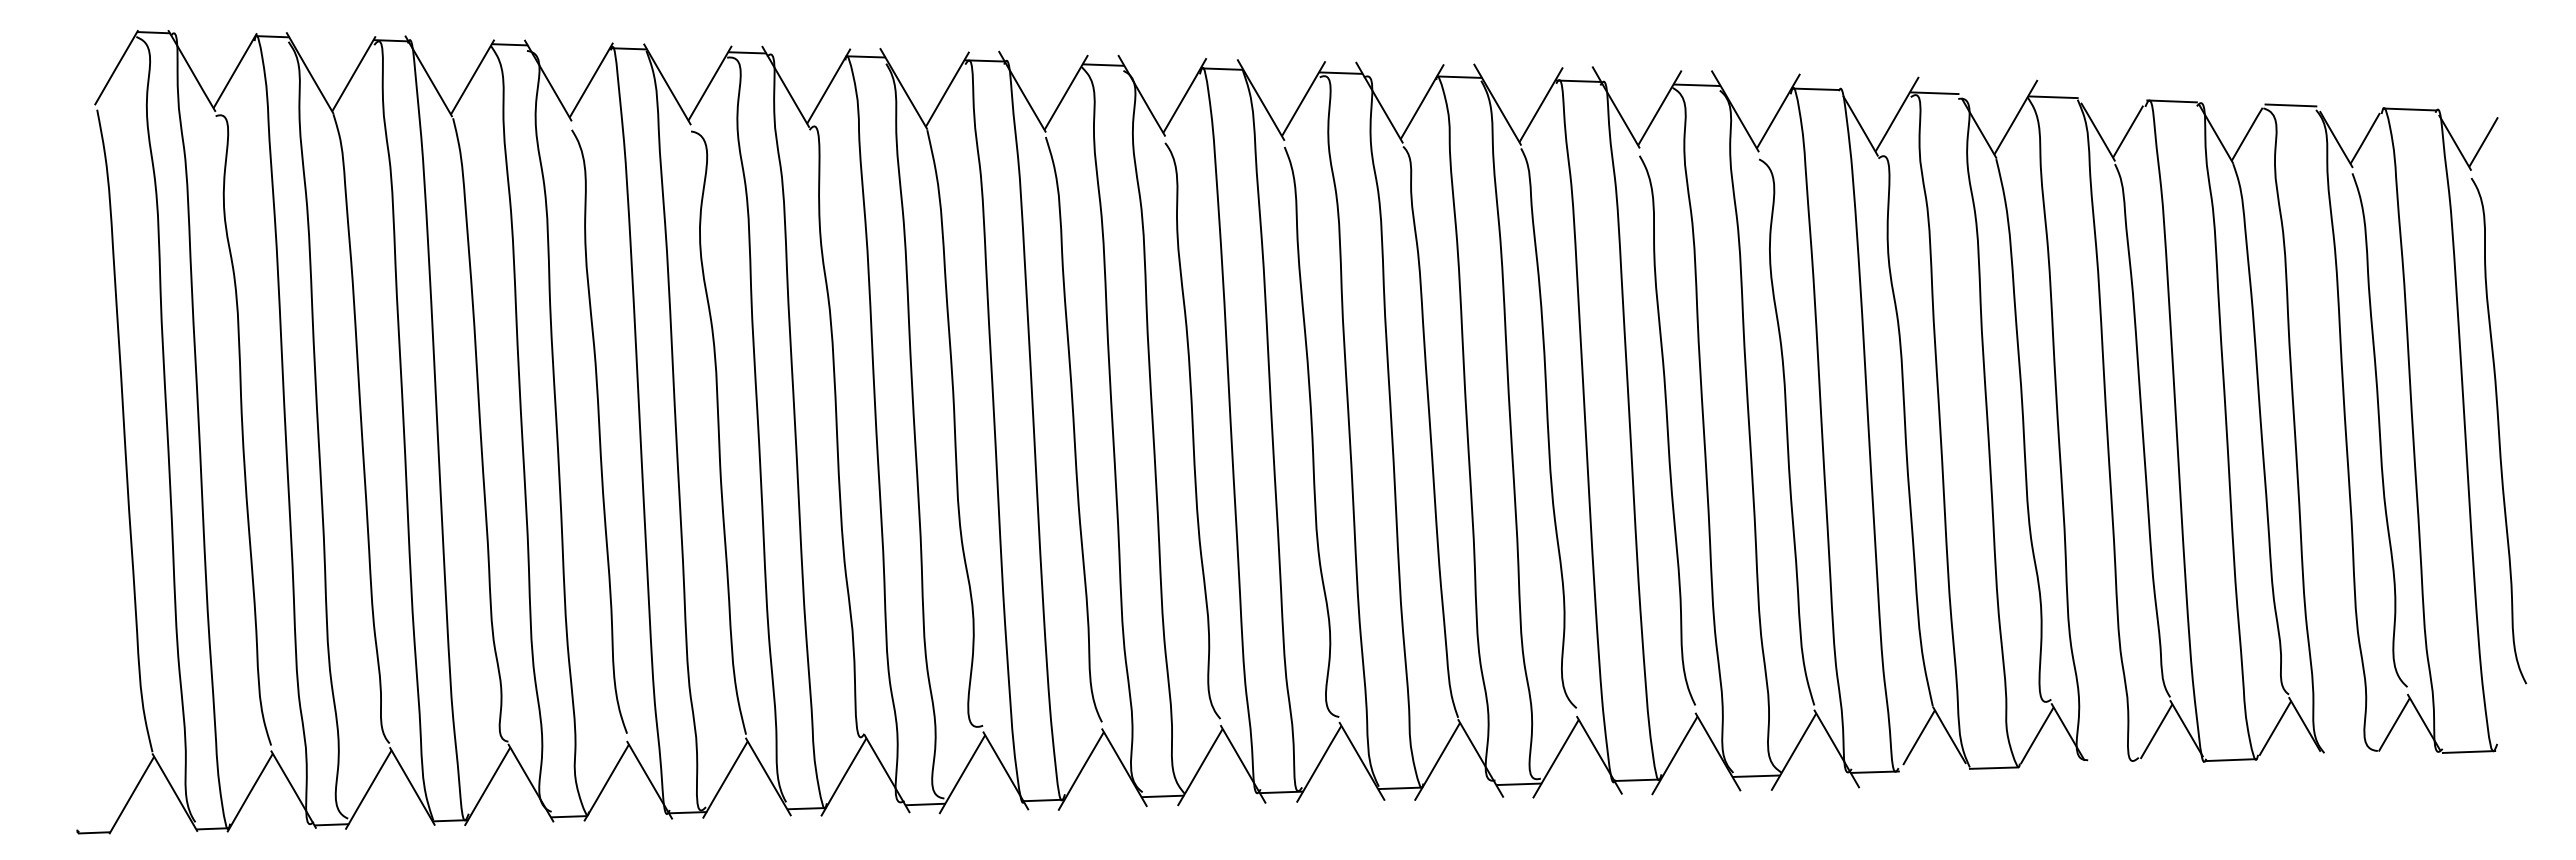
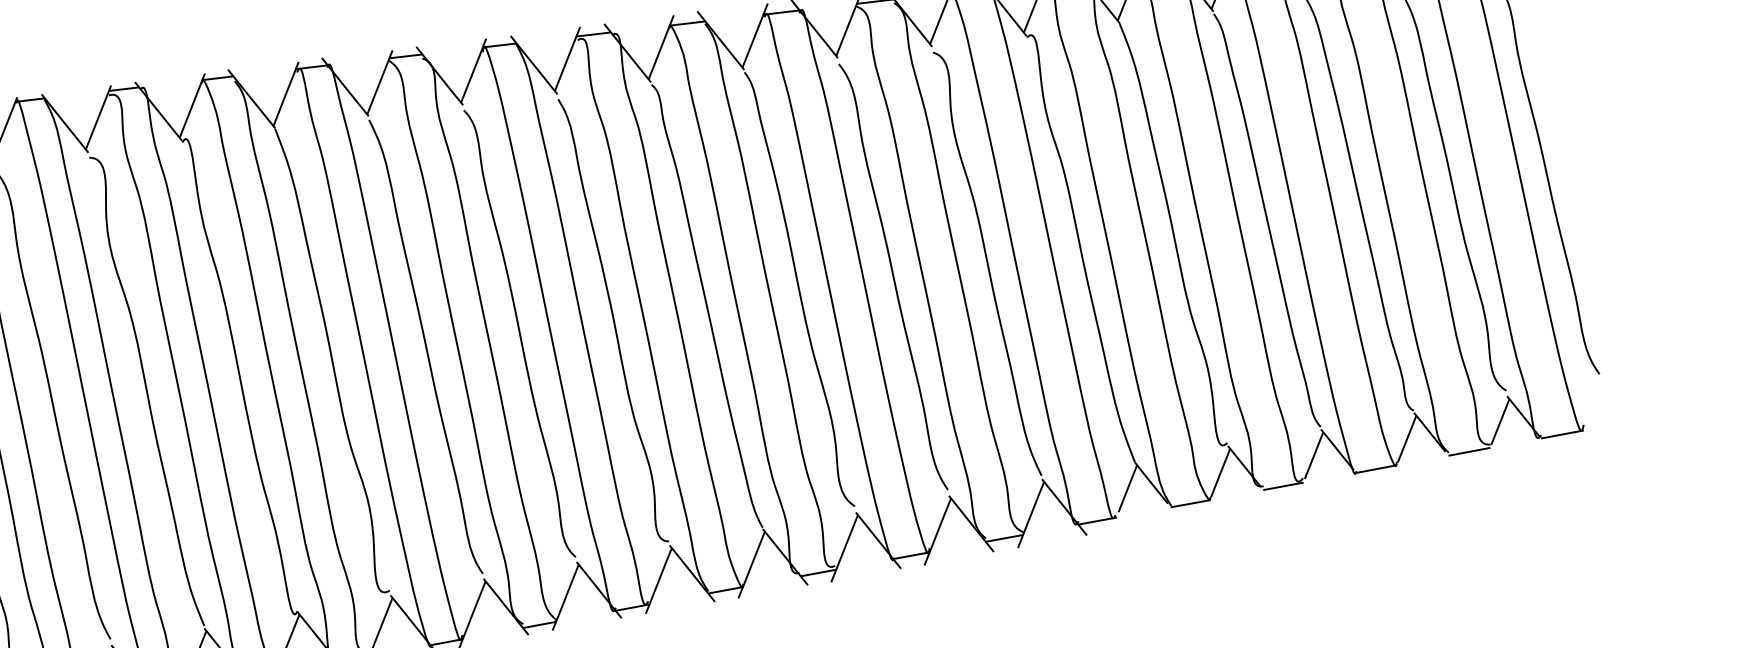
line: (2349, 756) -> (1468, 452), added
line: (2112, 763) -> (1283, 485), added

